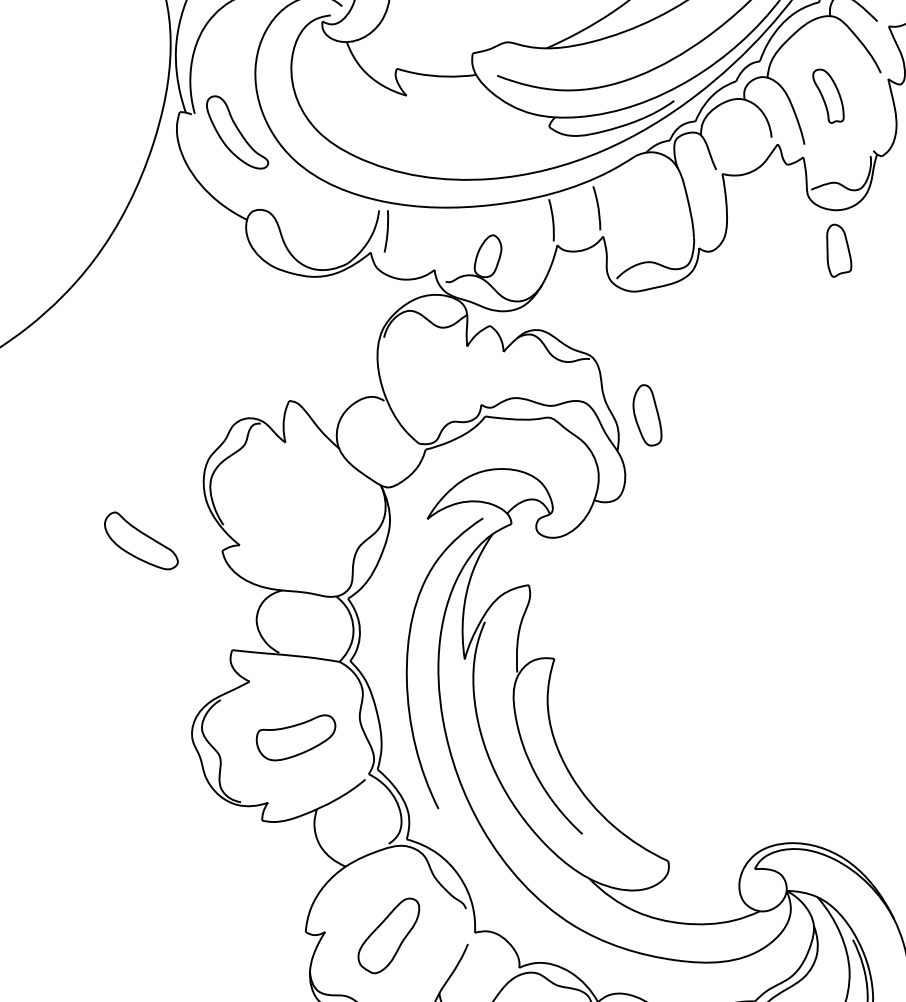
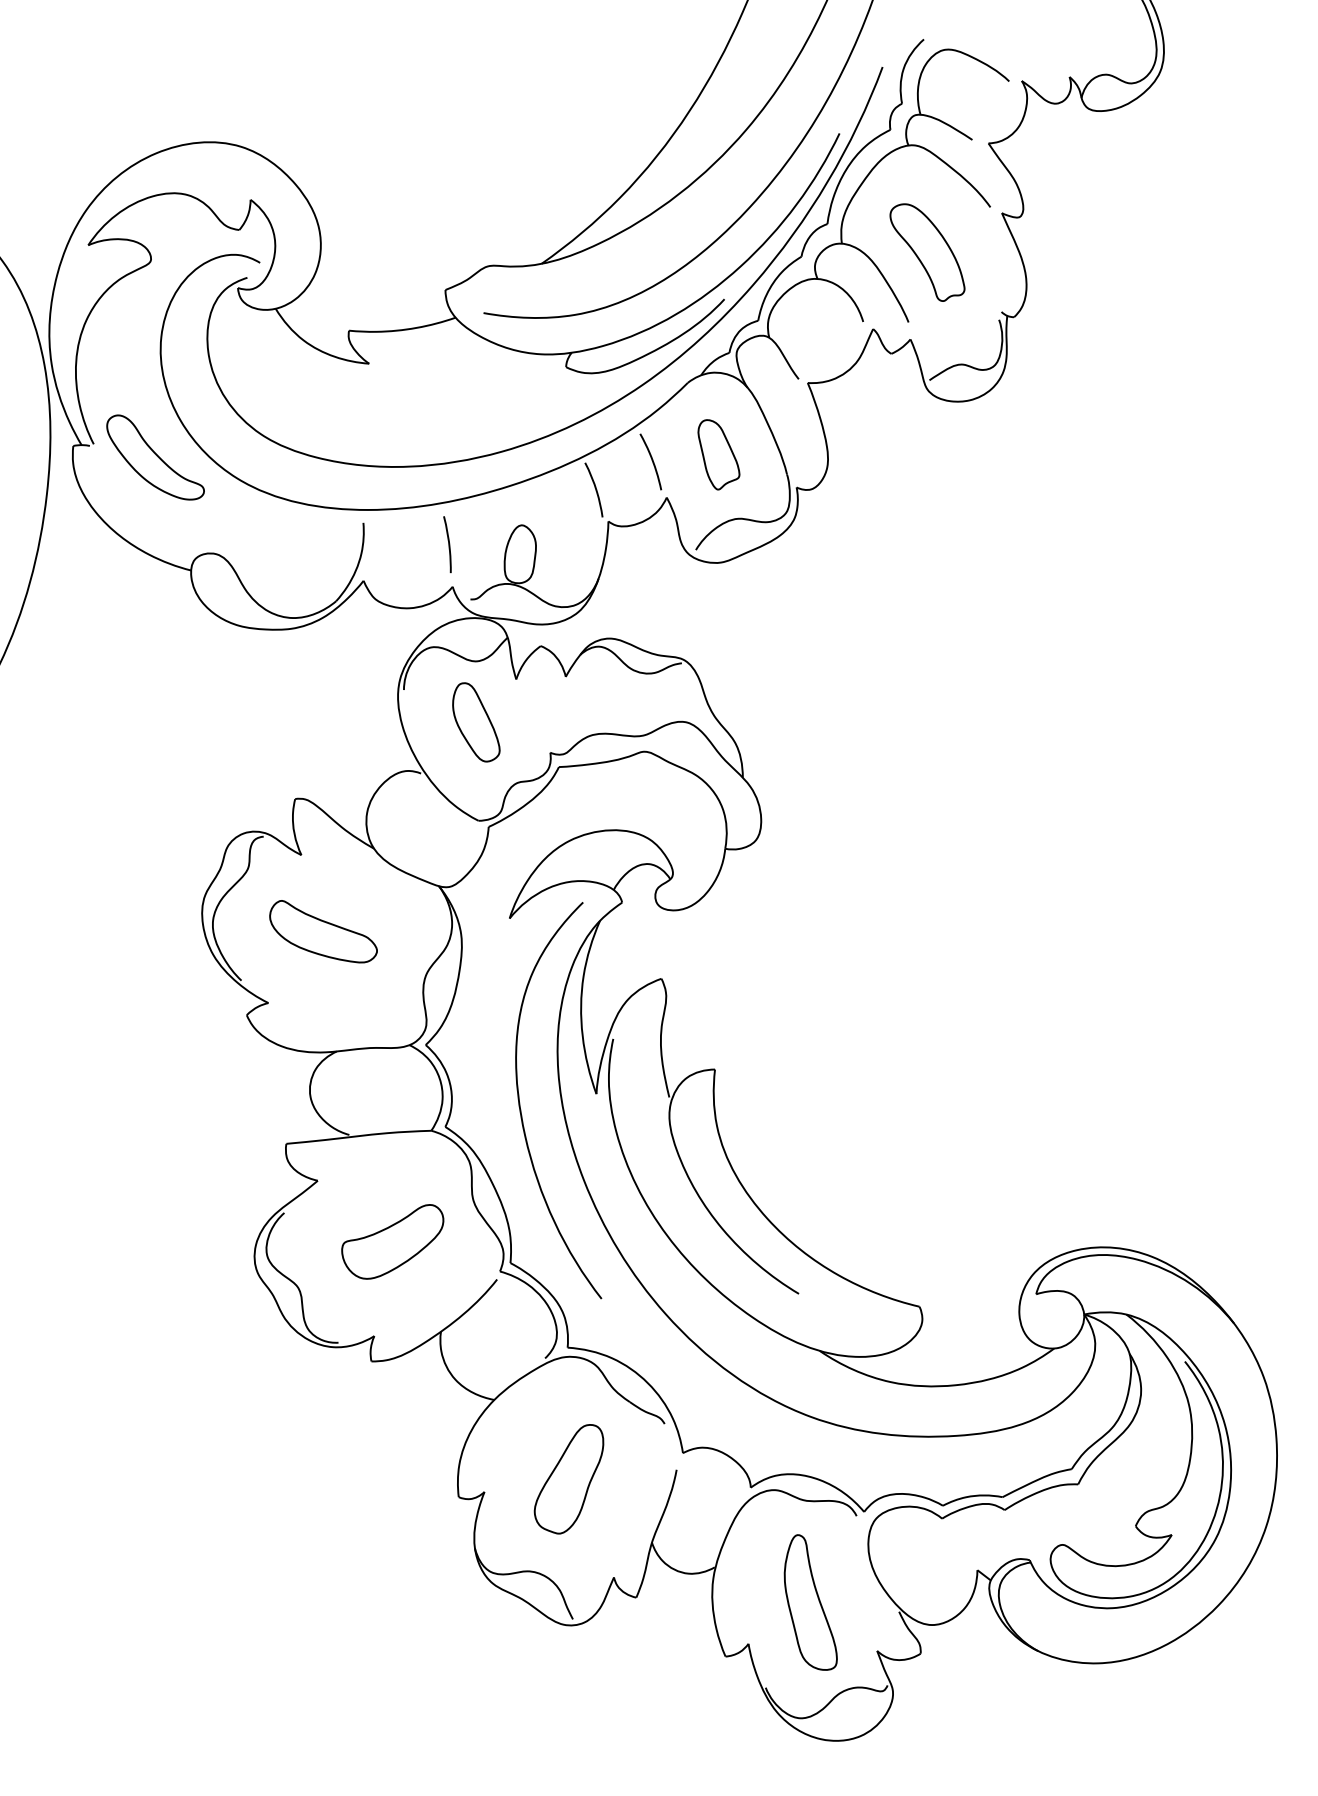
part: (828, 96) -> (927, 252), size x1.43
curve: (387, 231) -> (448, 544), moved
part: (838, 251) -> (718, 454), moved
part: (648, 415) -> (476, 722), moved
part: (141, 540) -> (323, 931), moved

